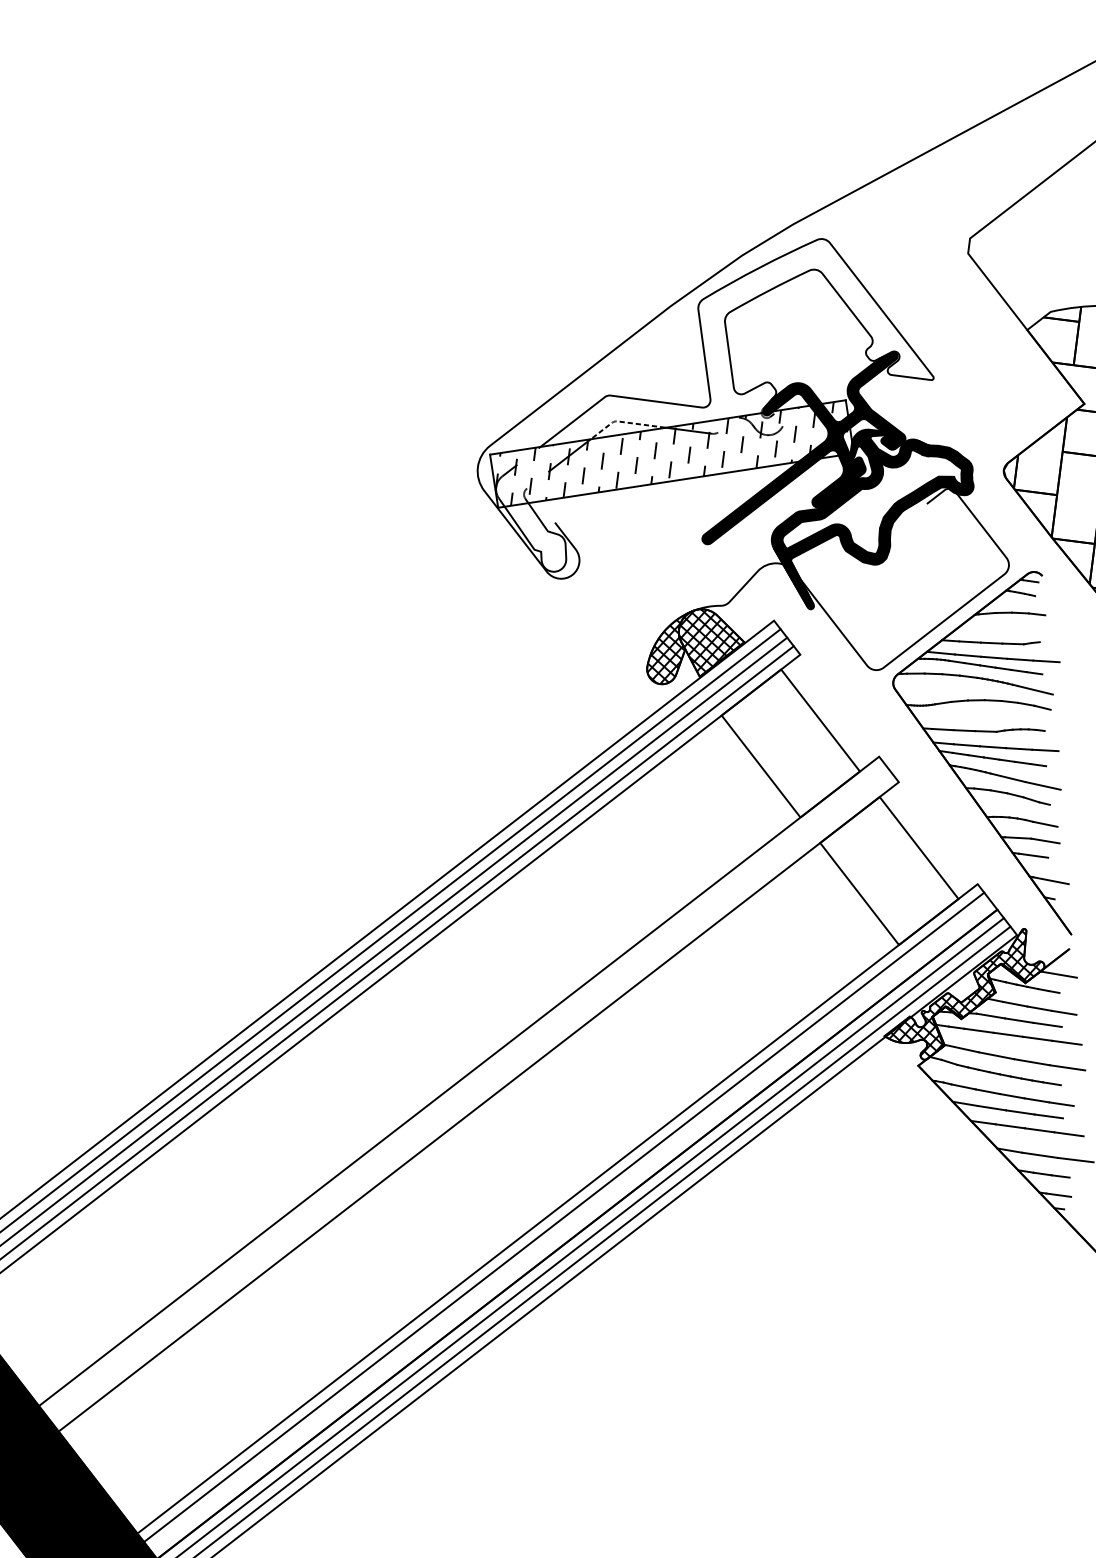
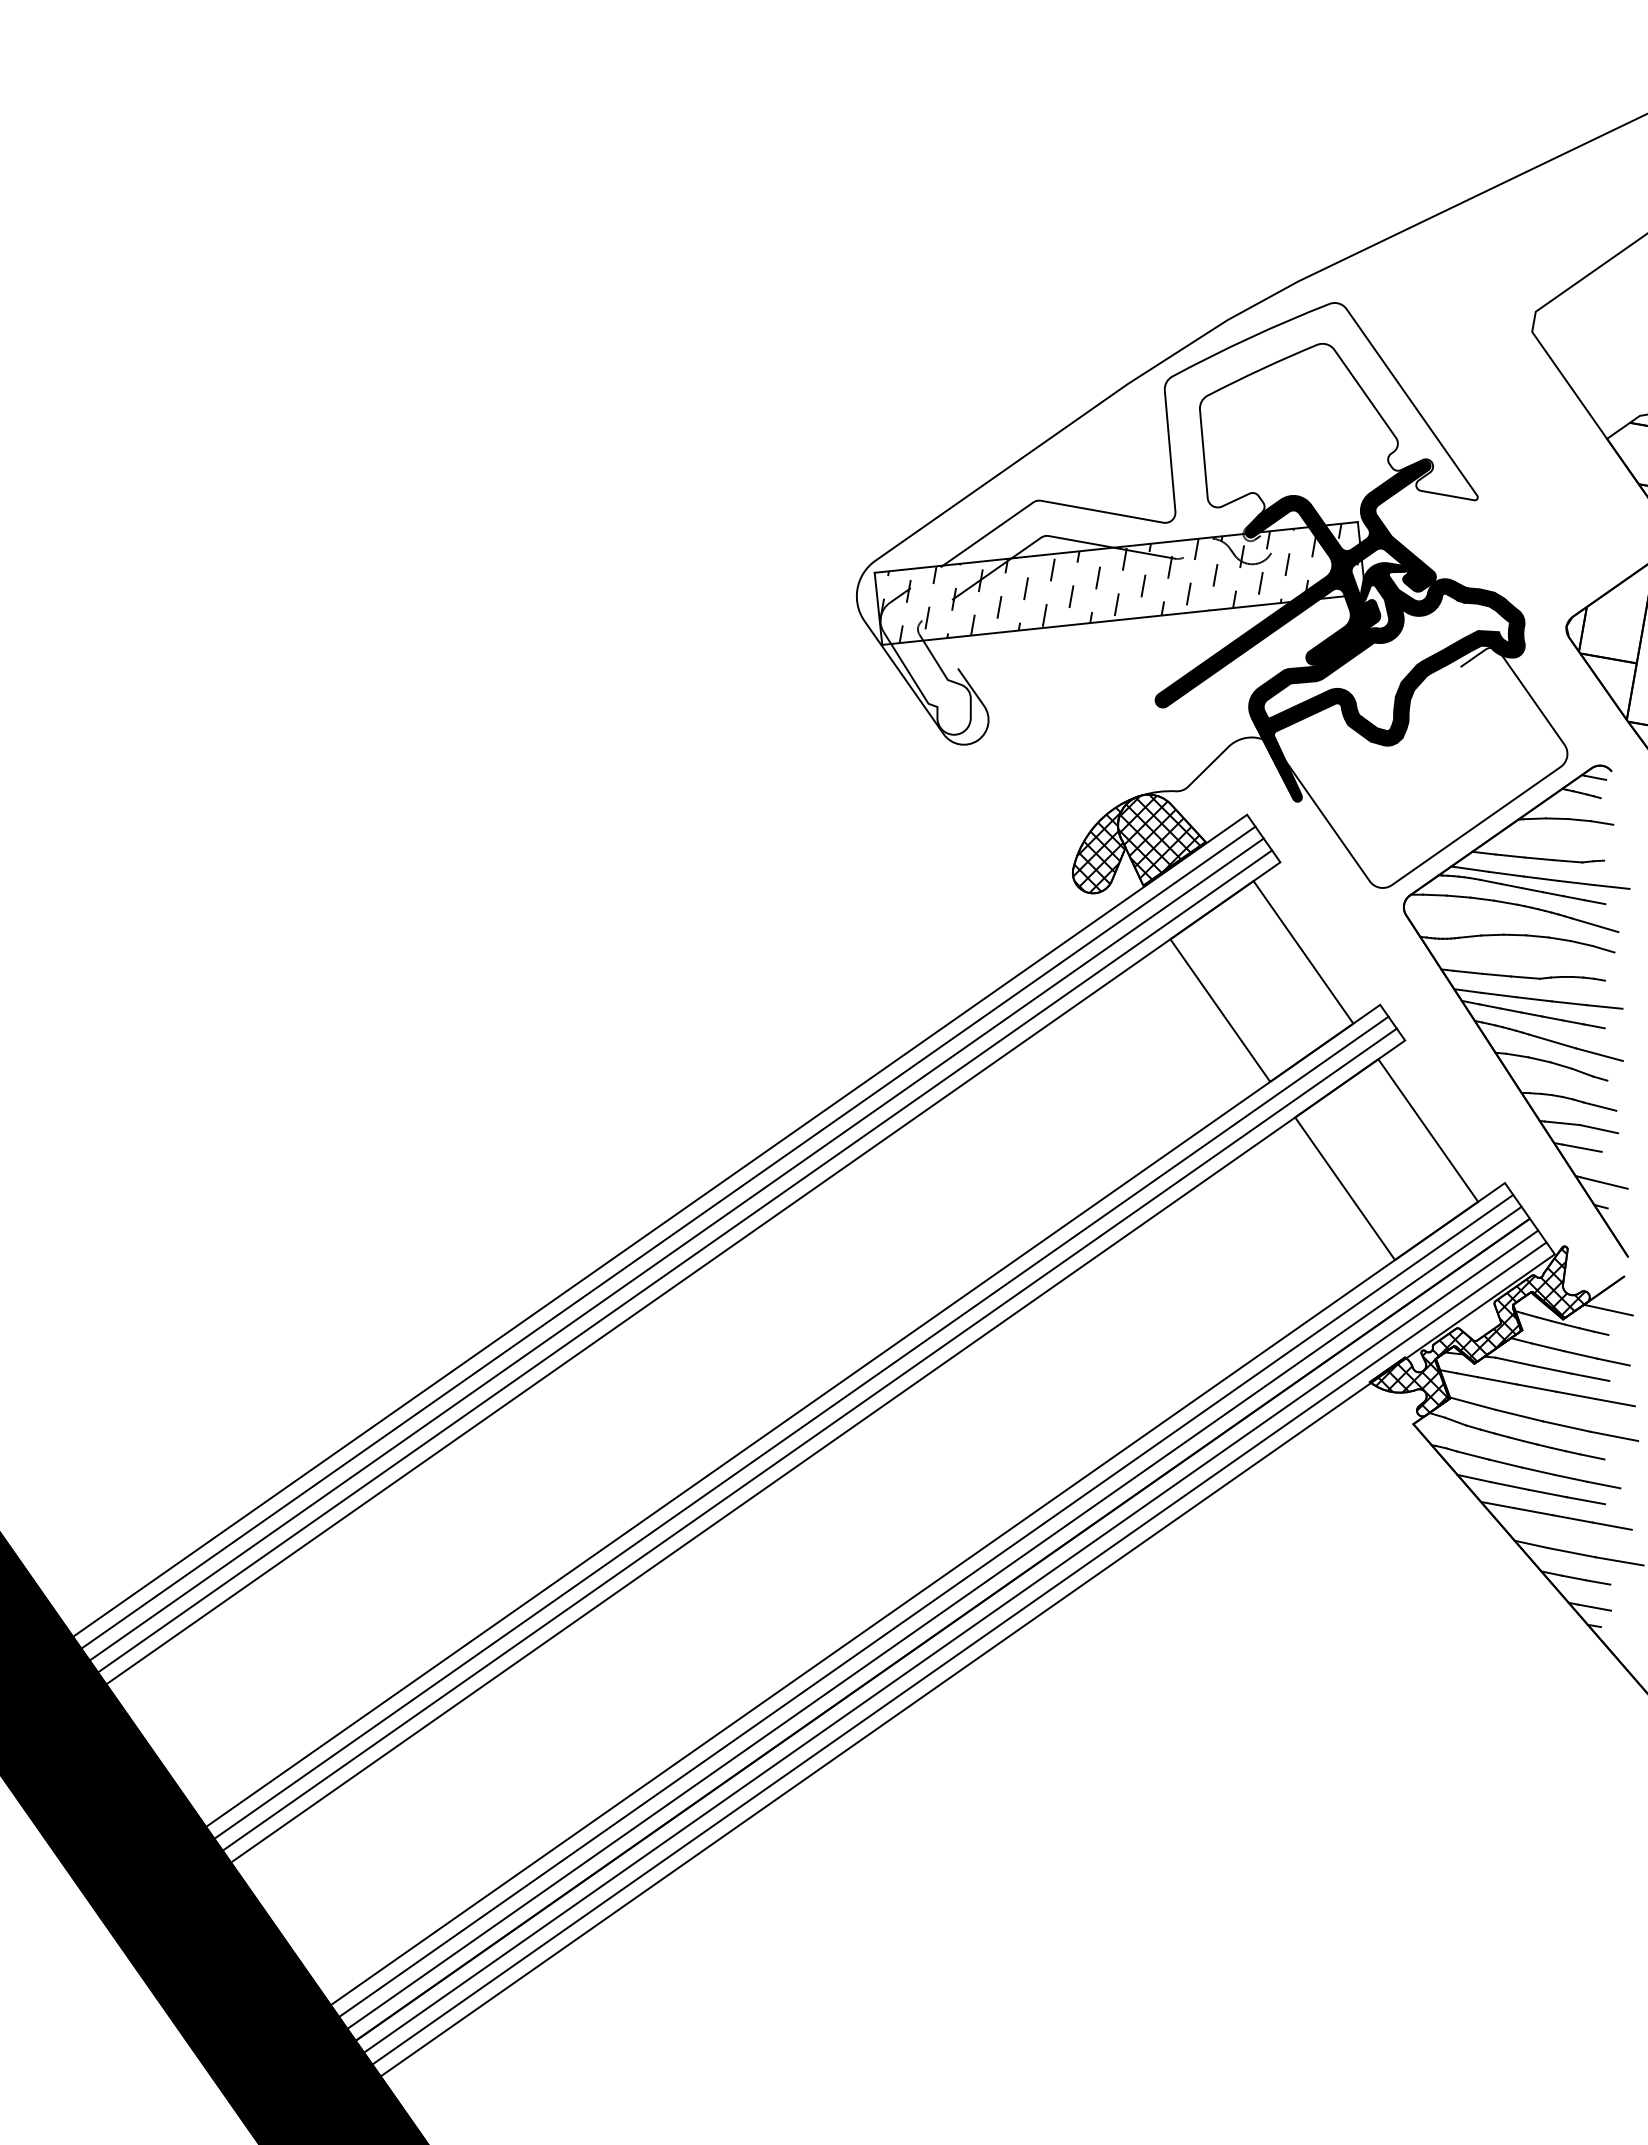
line: (621, 422) -> (1054, 537), dashed -> solid
line: (465, 1089) -> (801, 1427), added
line: (472, 1098) -> (809, 1439), added
line: (570, 1225) -> (934, 1617), added

